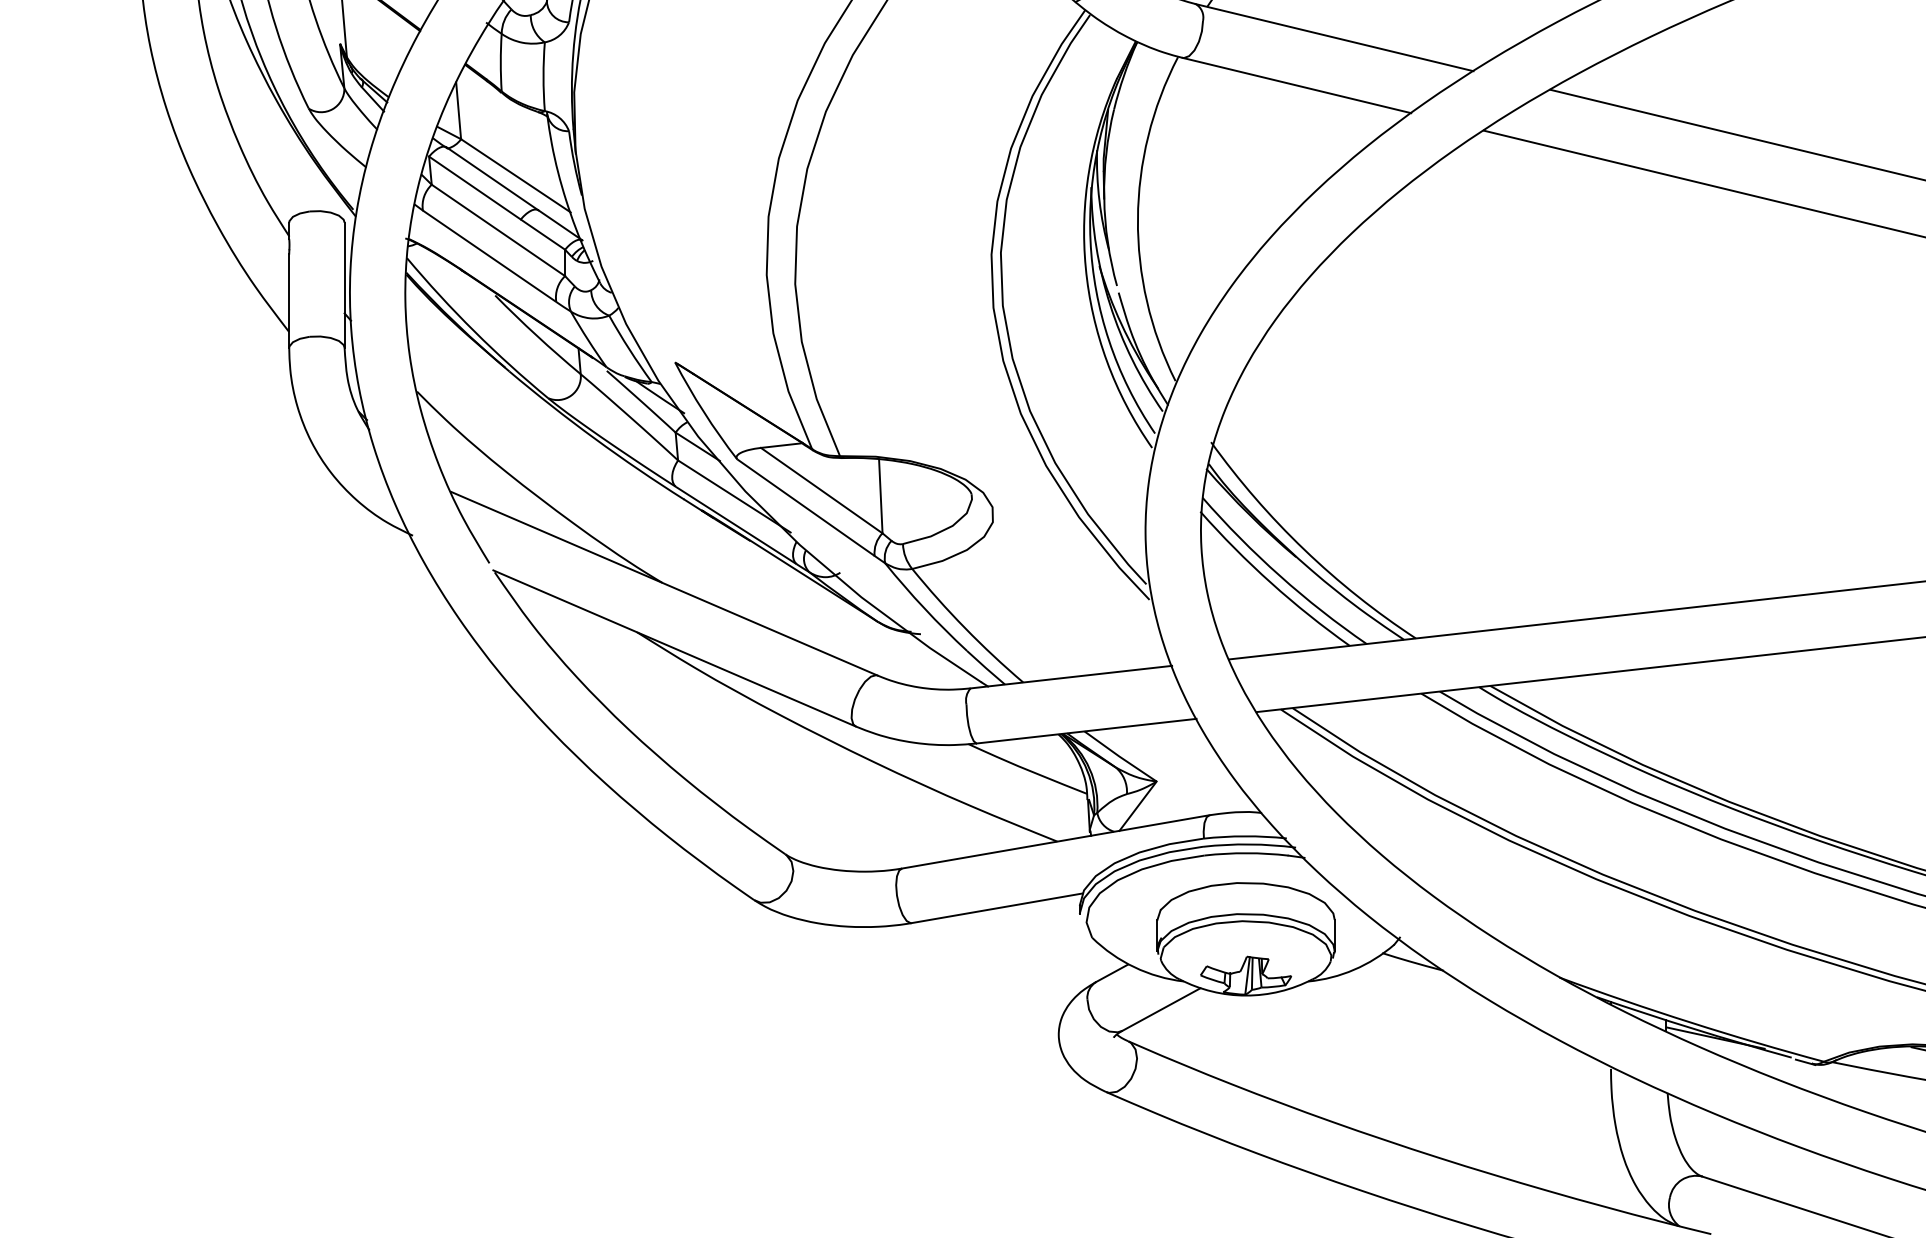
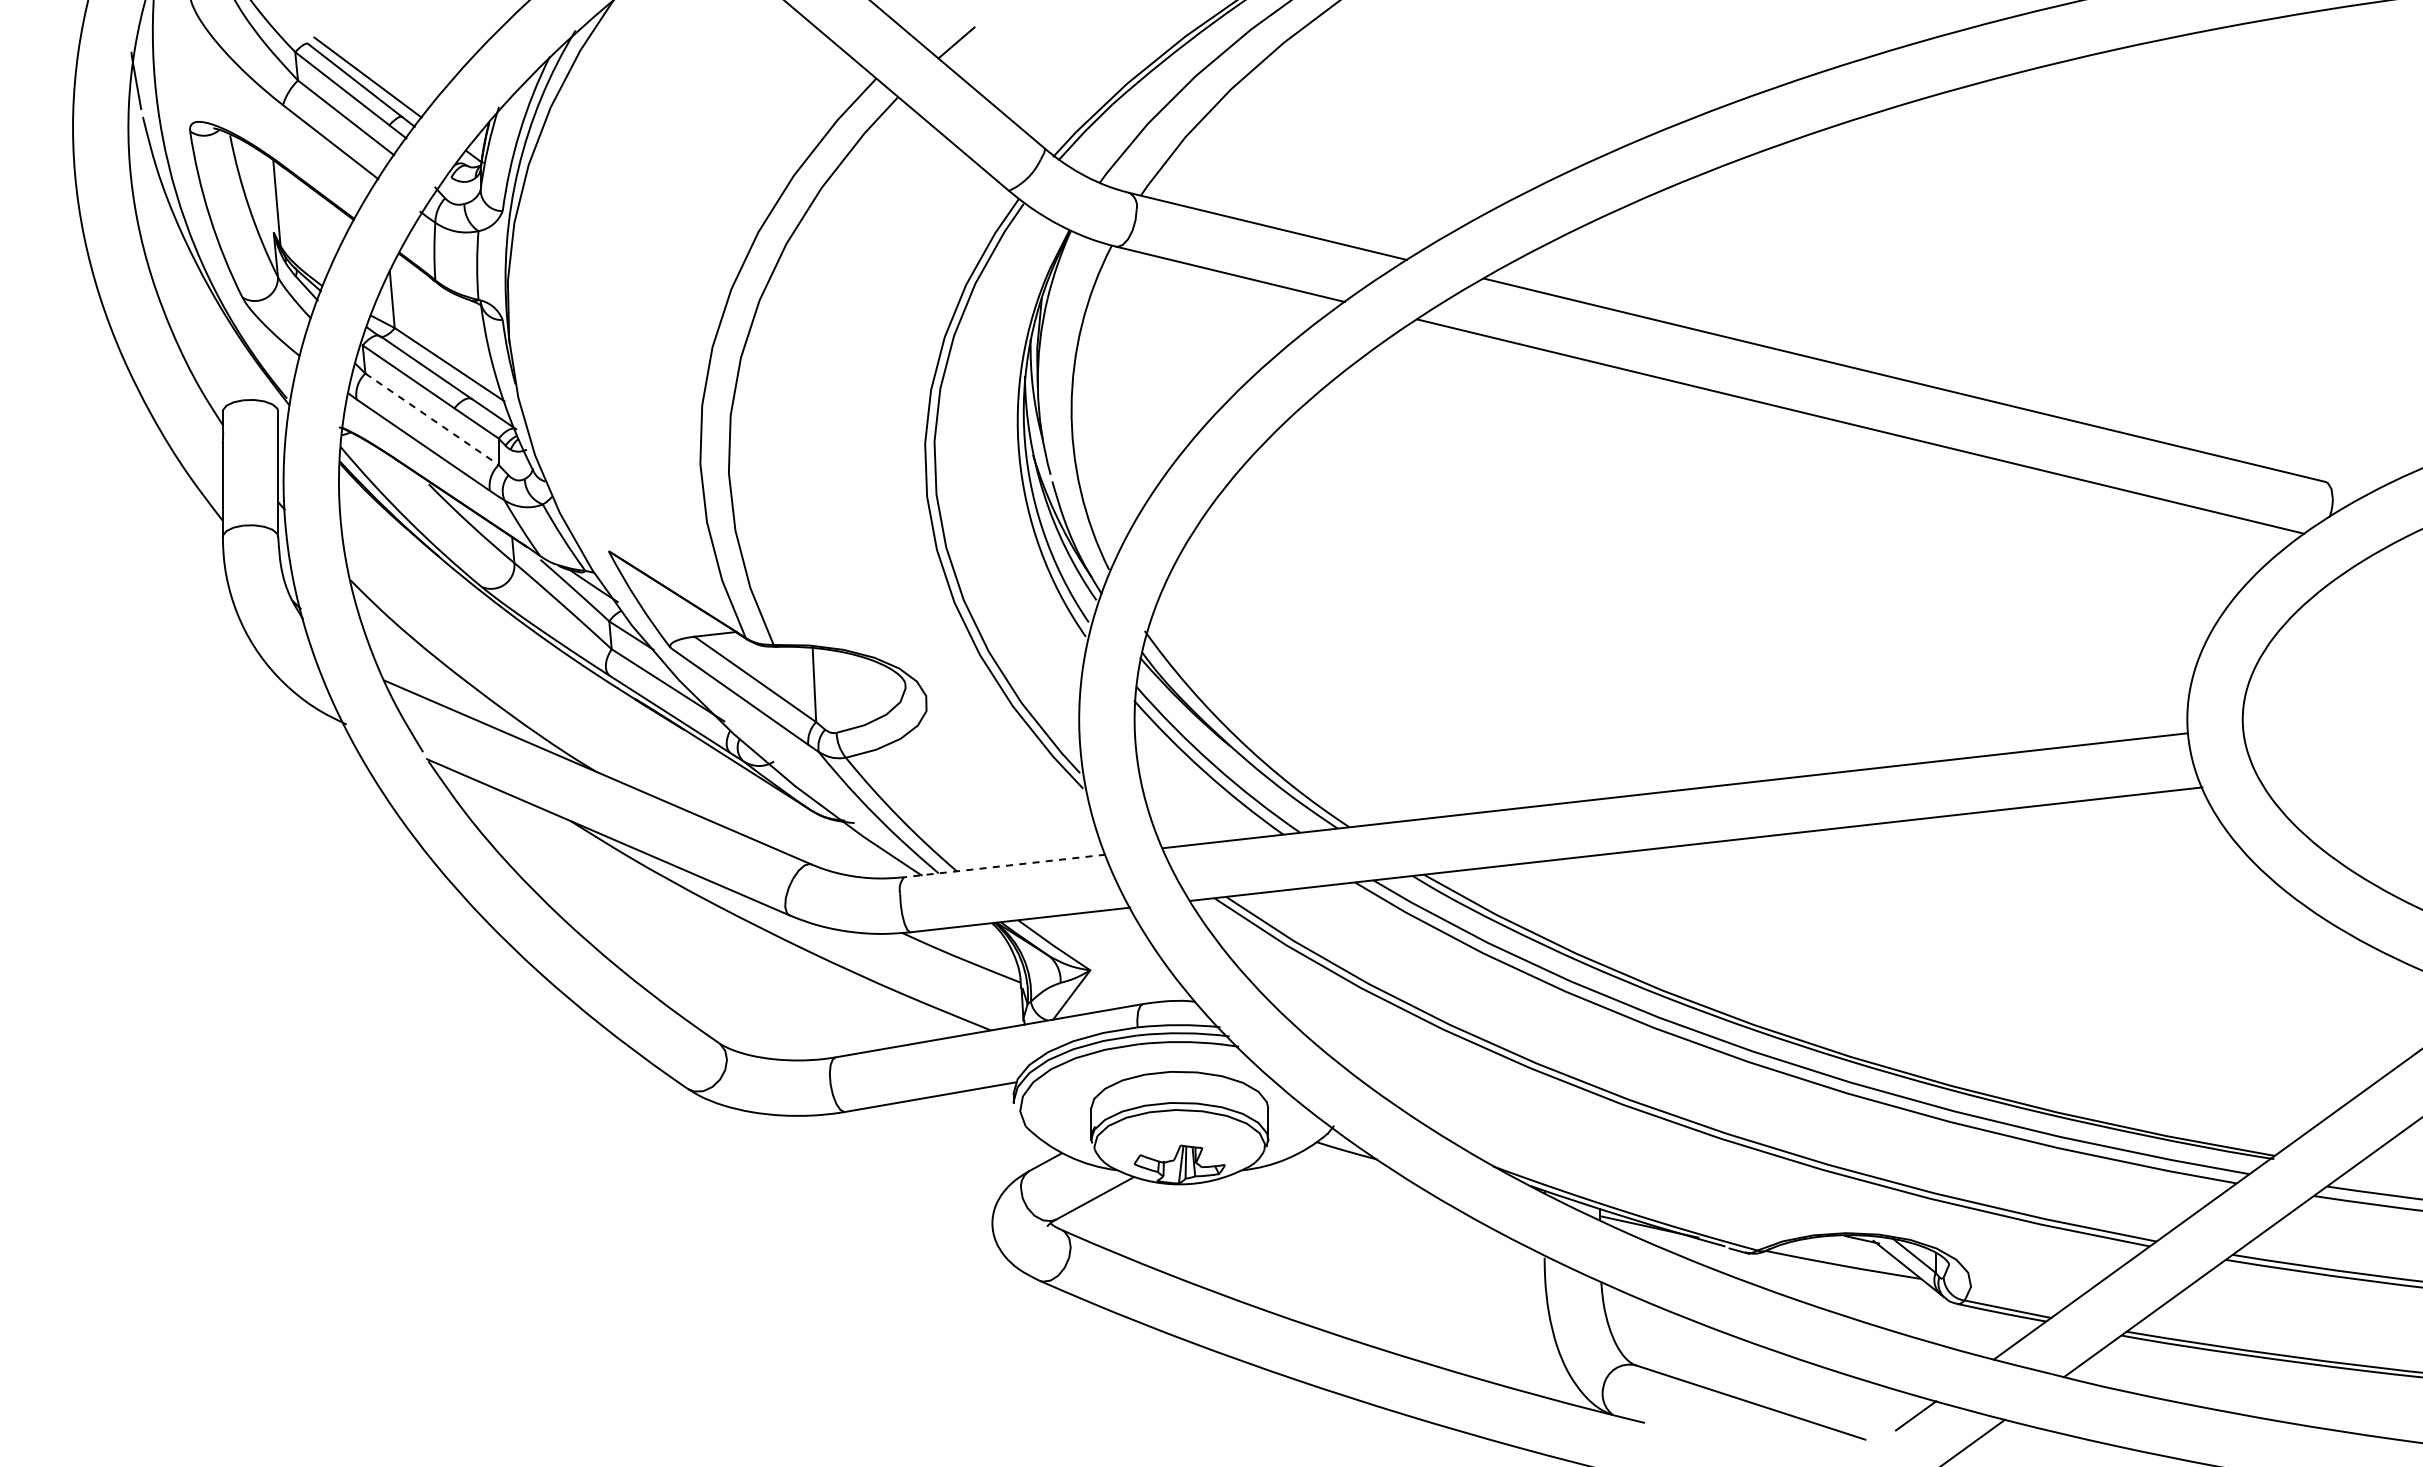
line: (498, 230) -> (432, 419), solid -> dashed
line: (1070, 677) -> (1004, 866), solid -> dashed

